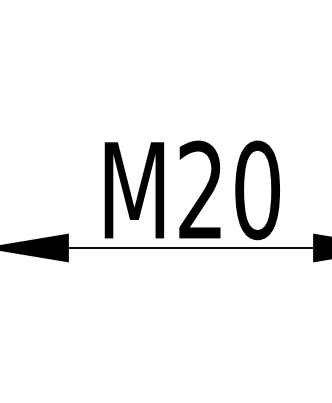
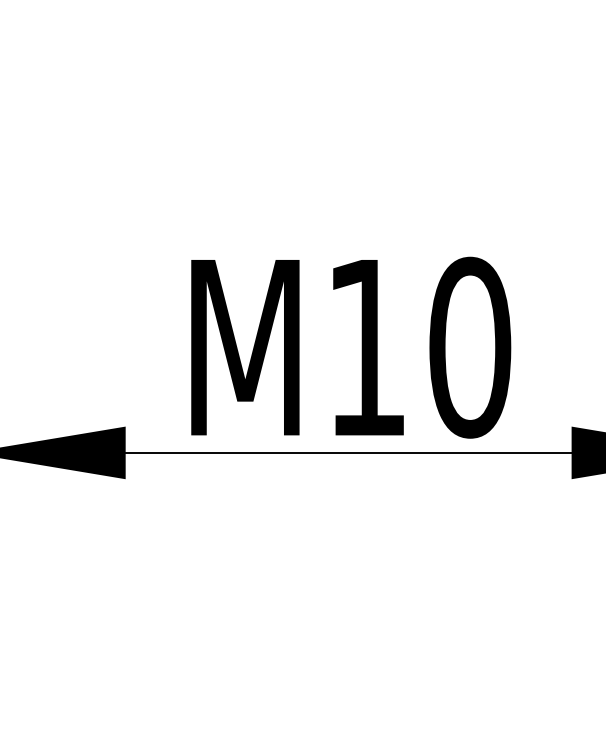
text: (200, 189) -> (365, 346), M20 -> M10

